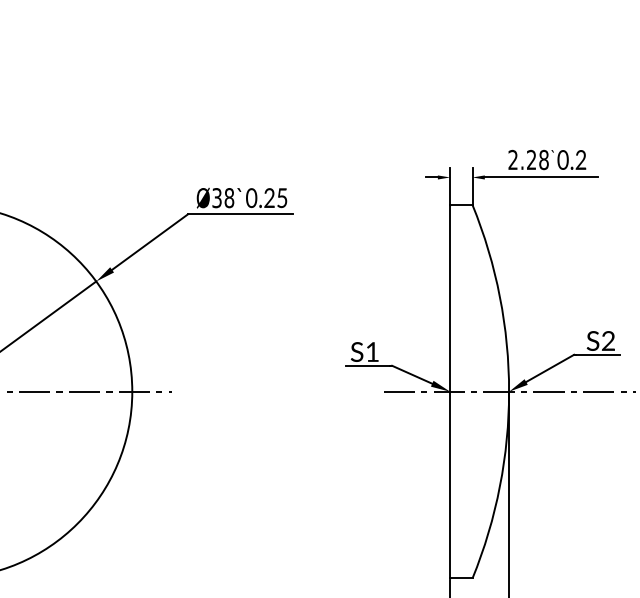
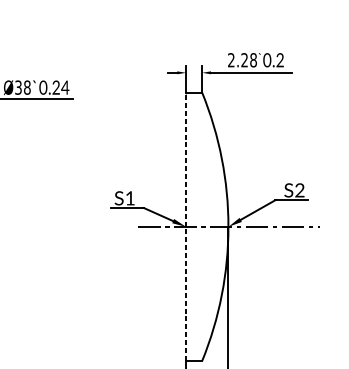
text: (281, 198) -> (64, 87), 0.25 -> 0.24
line: (450, 391) -> (186, 226), solid -> dashed

